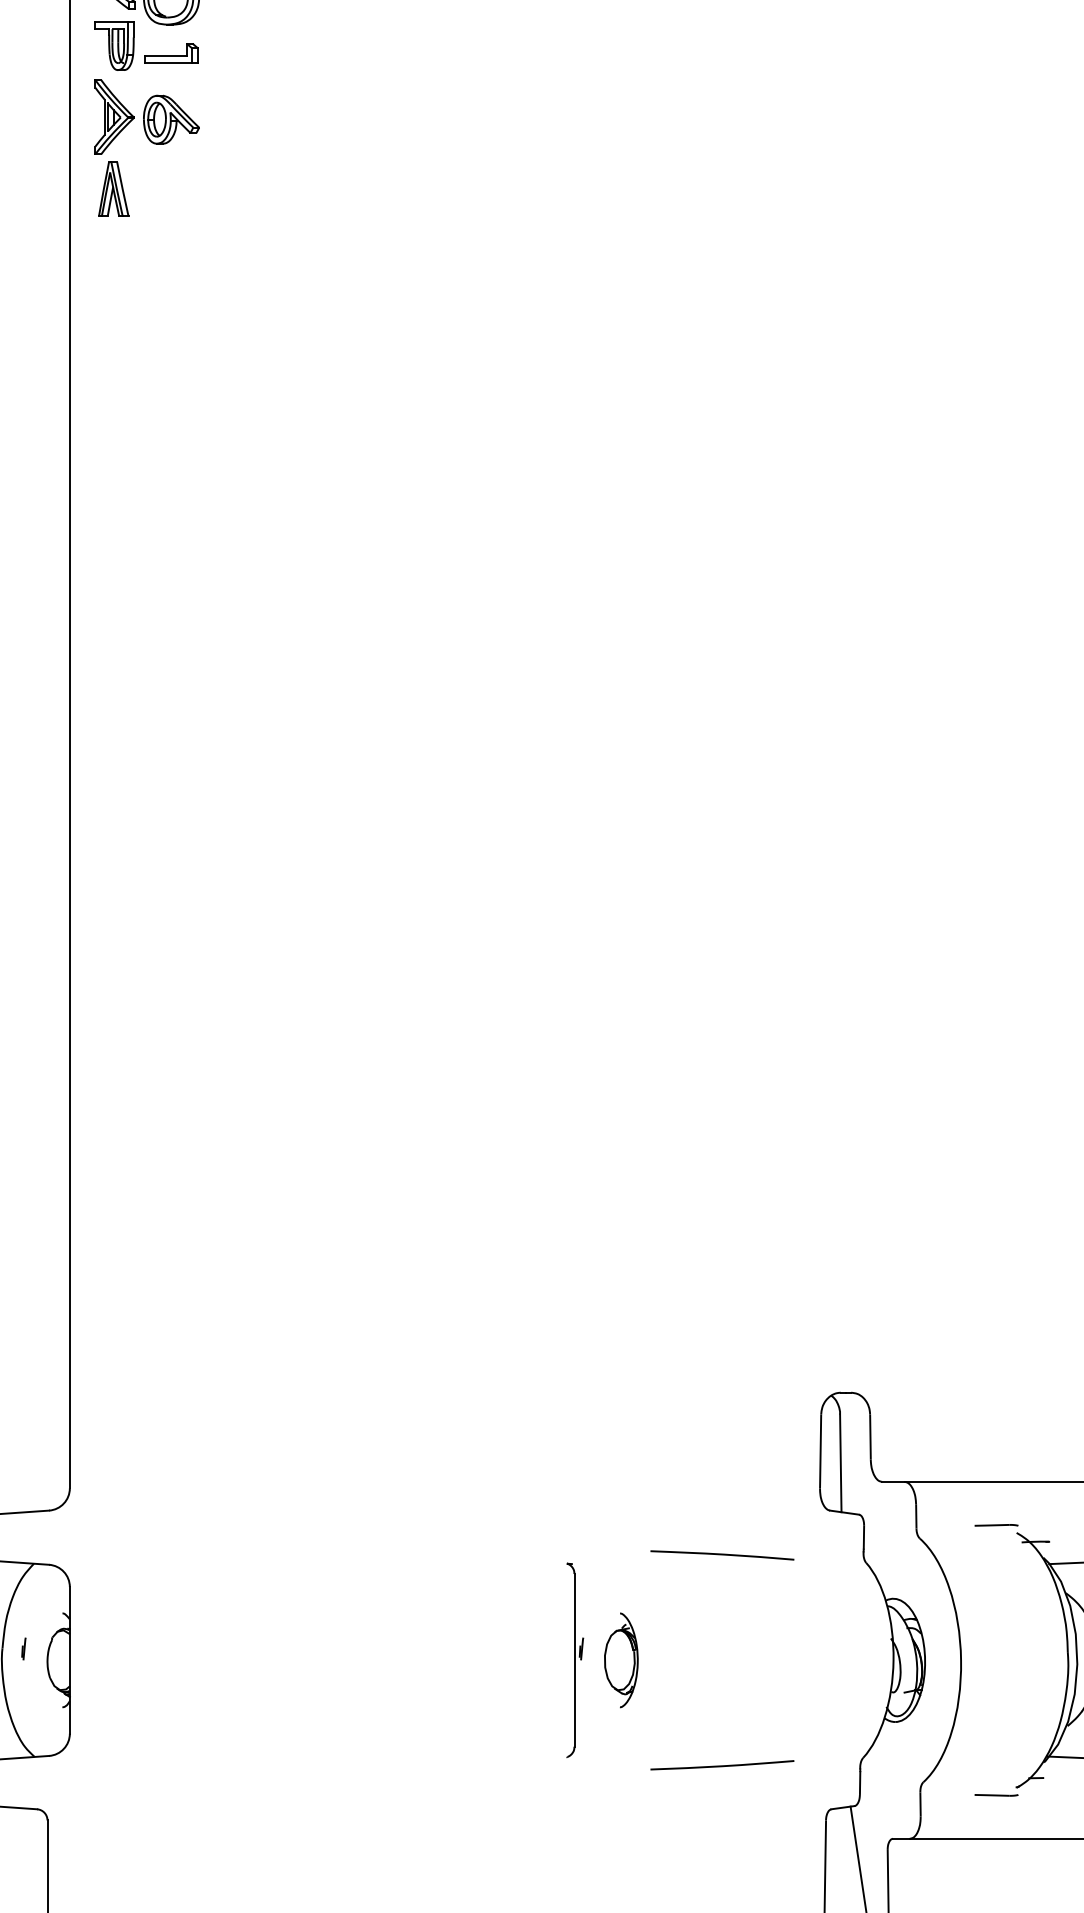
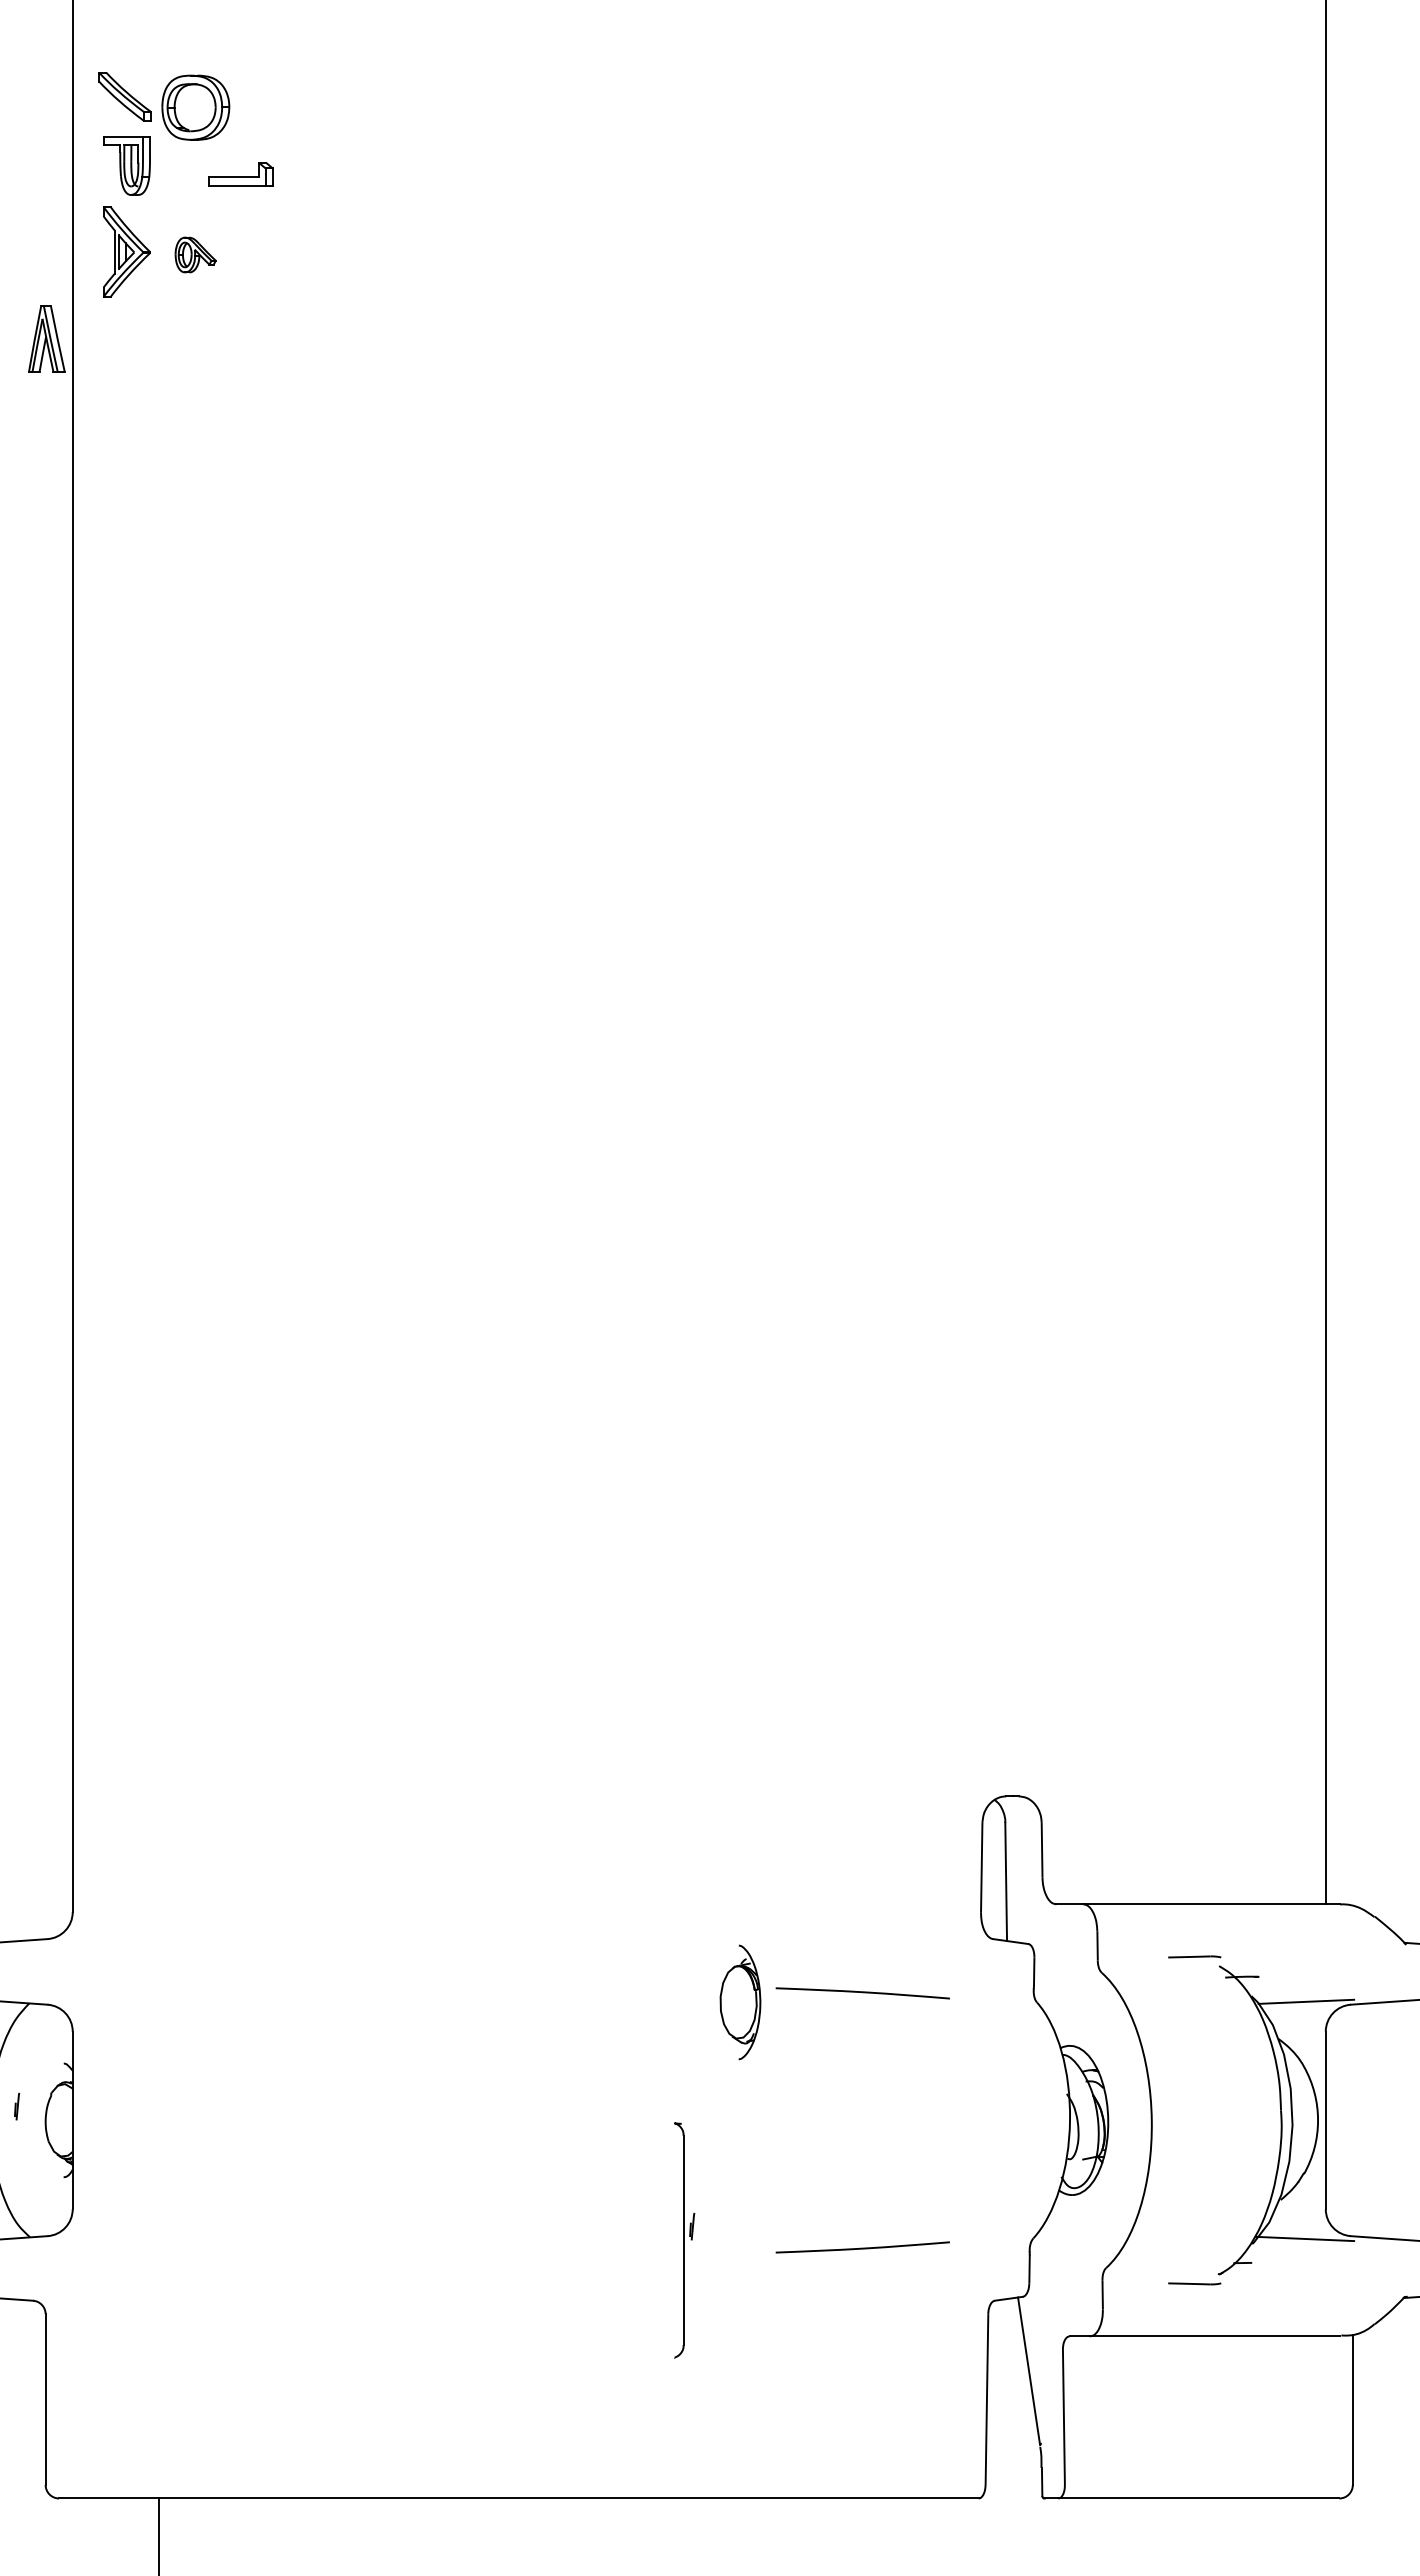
part: (171, 53) -> (240, 174), moved
part: (171, 119) -> (195, 254), size x0.6
part: (113, 188) -> (46, 338), moved
part: (575, 1660) -> (684, 2240), moved
part: (621, 1660) -> (740, 2002), moved

